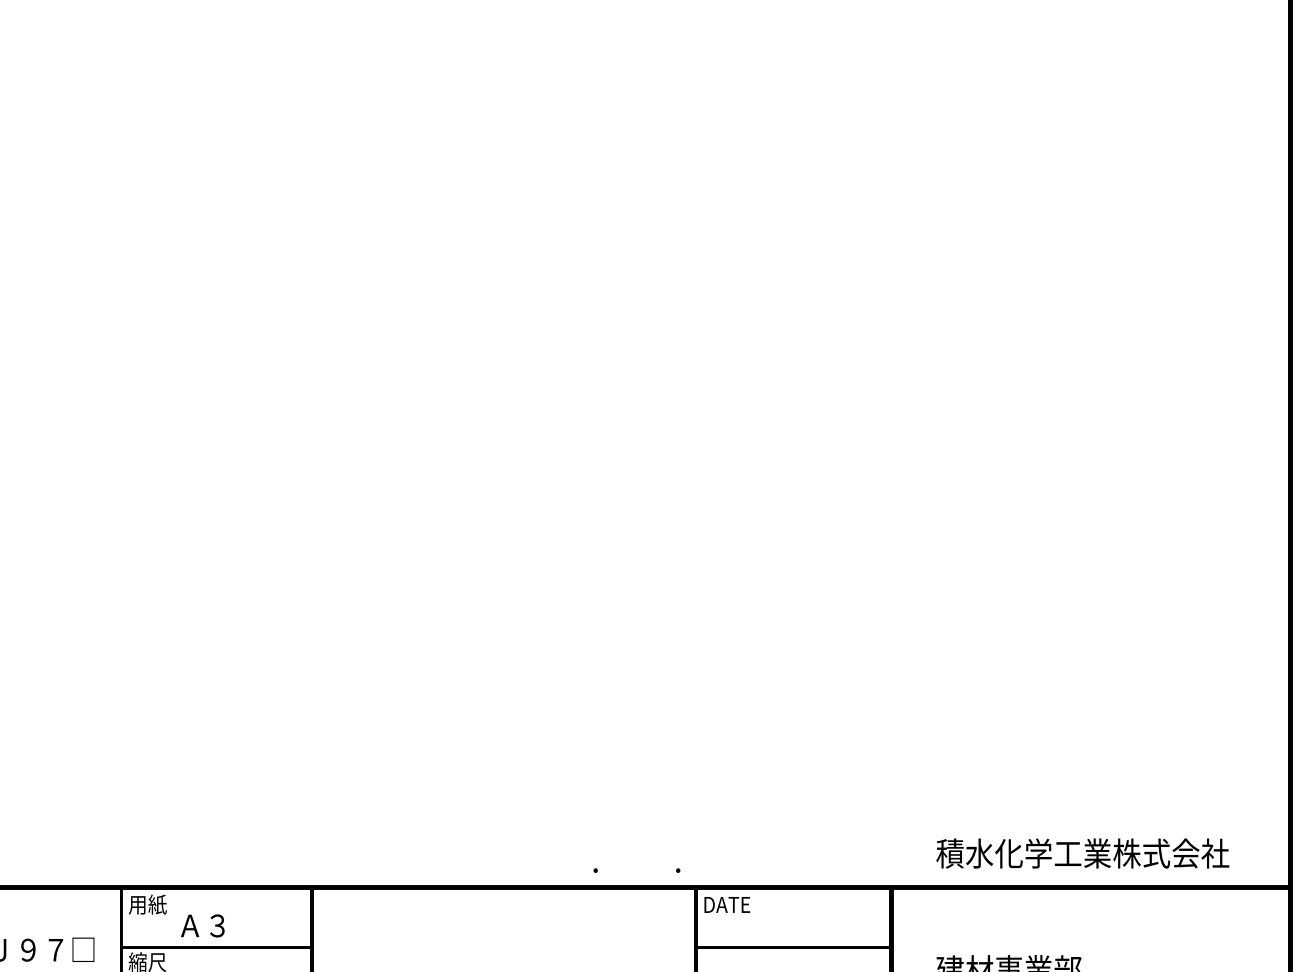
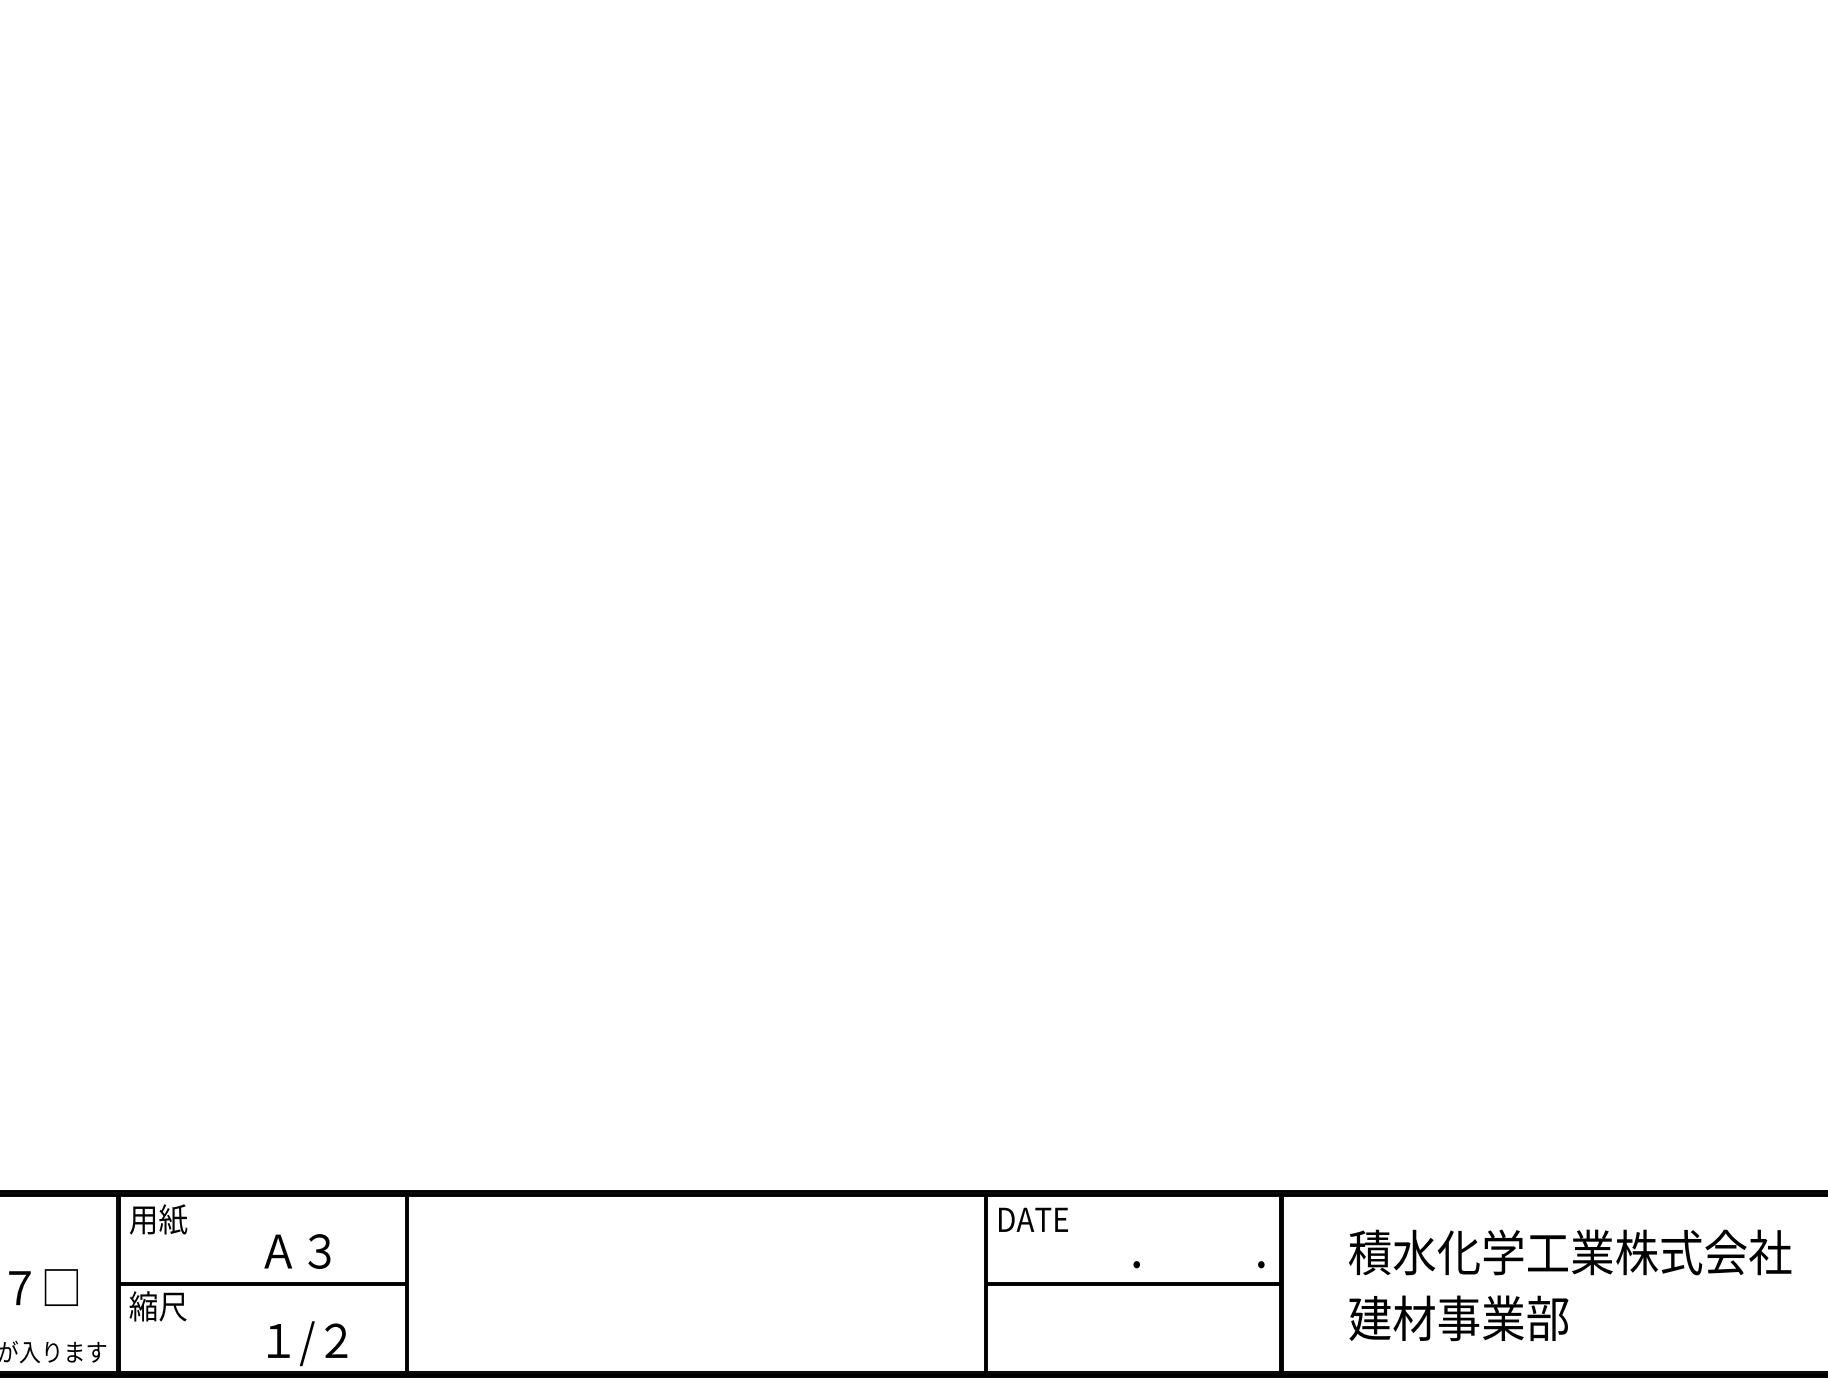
text: (1082, 853) -> (1569, 1252), moved
text: (636, 870) -> (1198, 1264), moved
text: (202, 925) -> (296, 1250), moved

